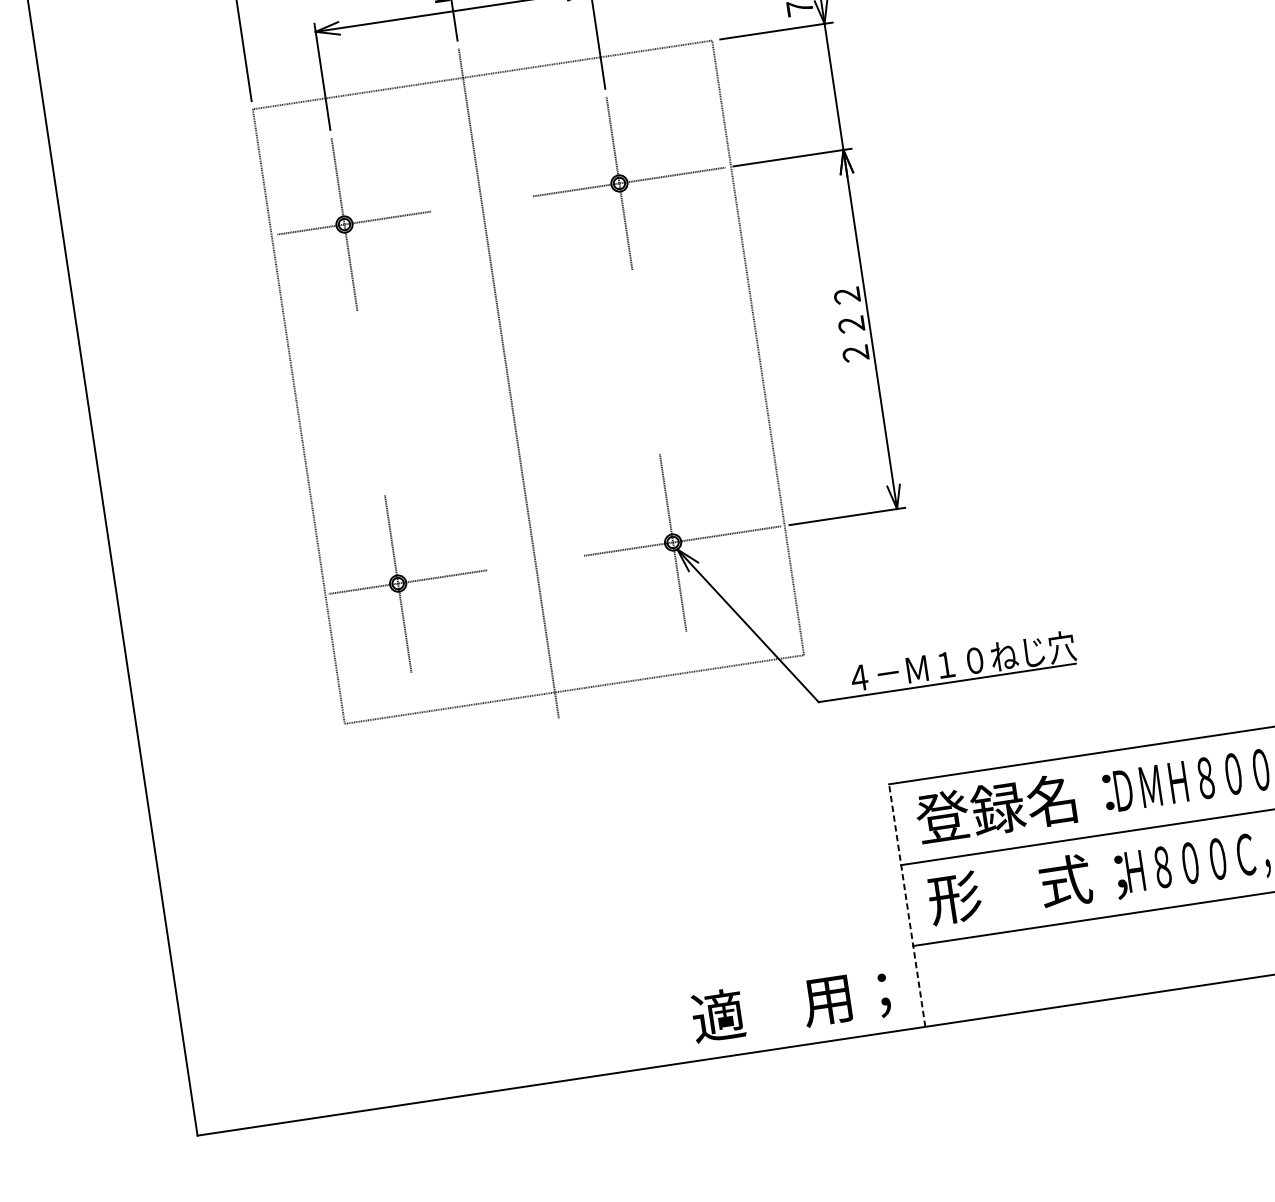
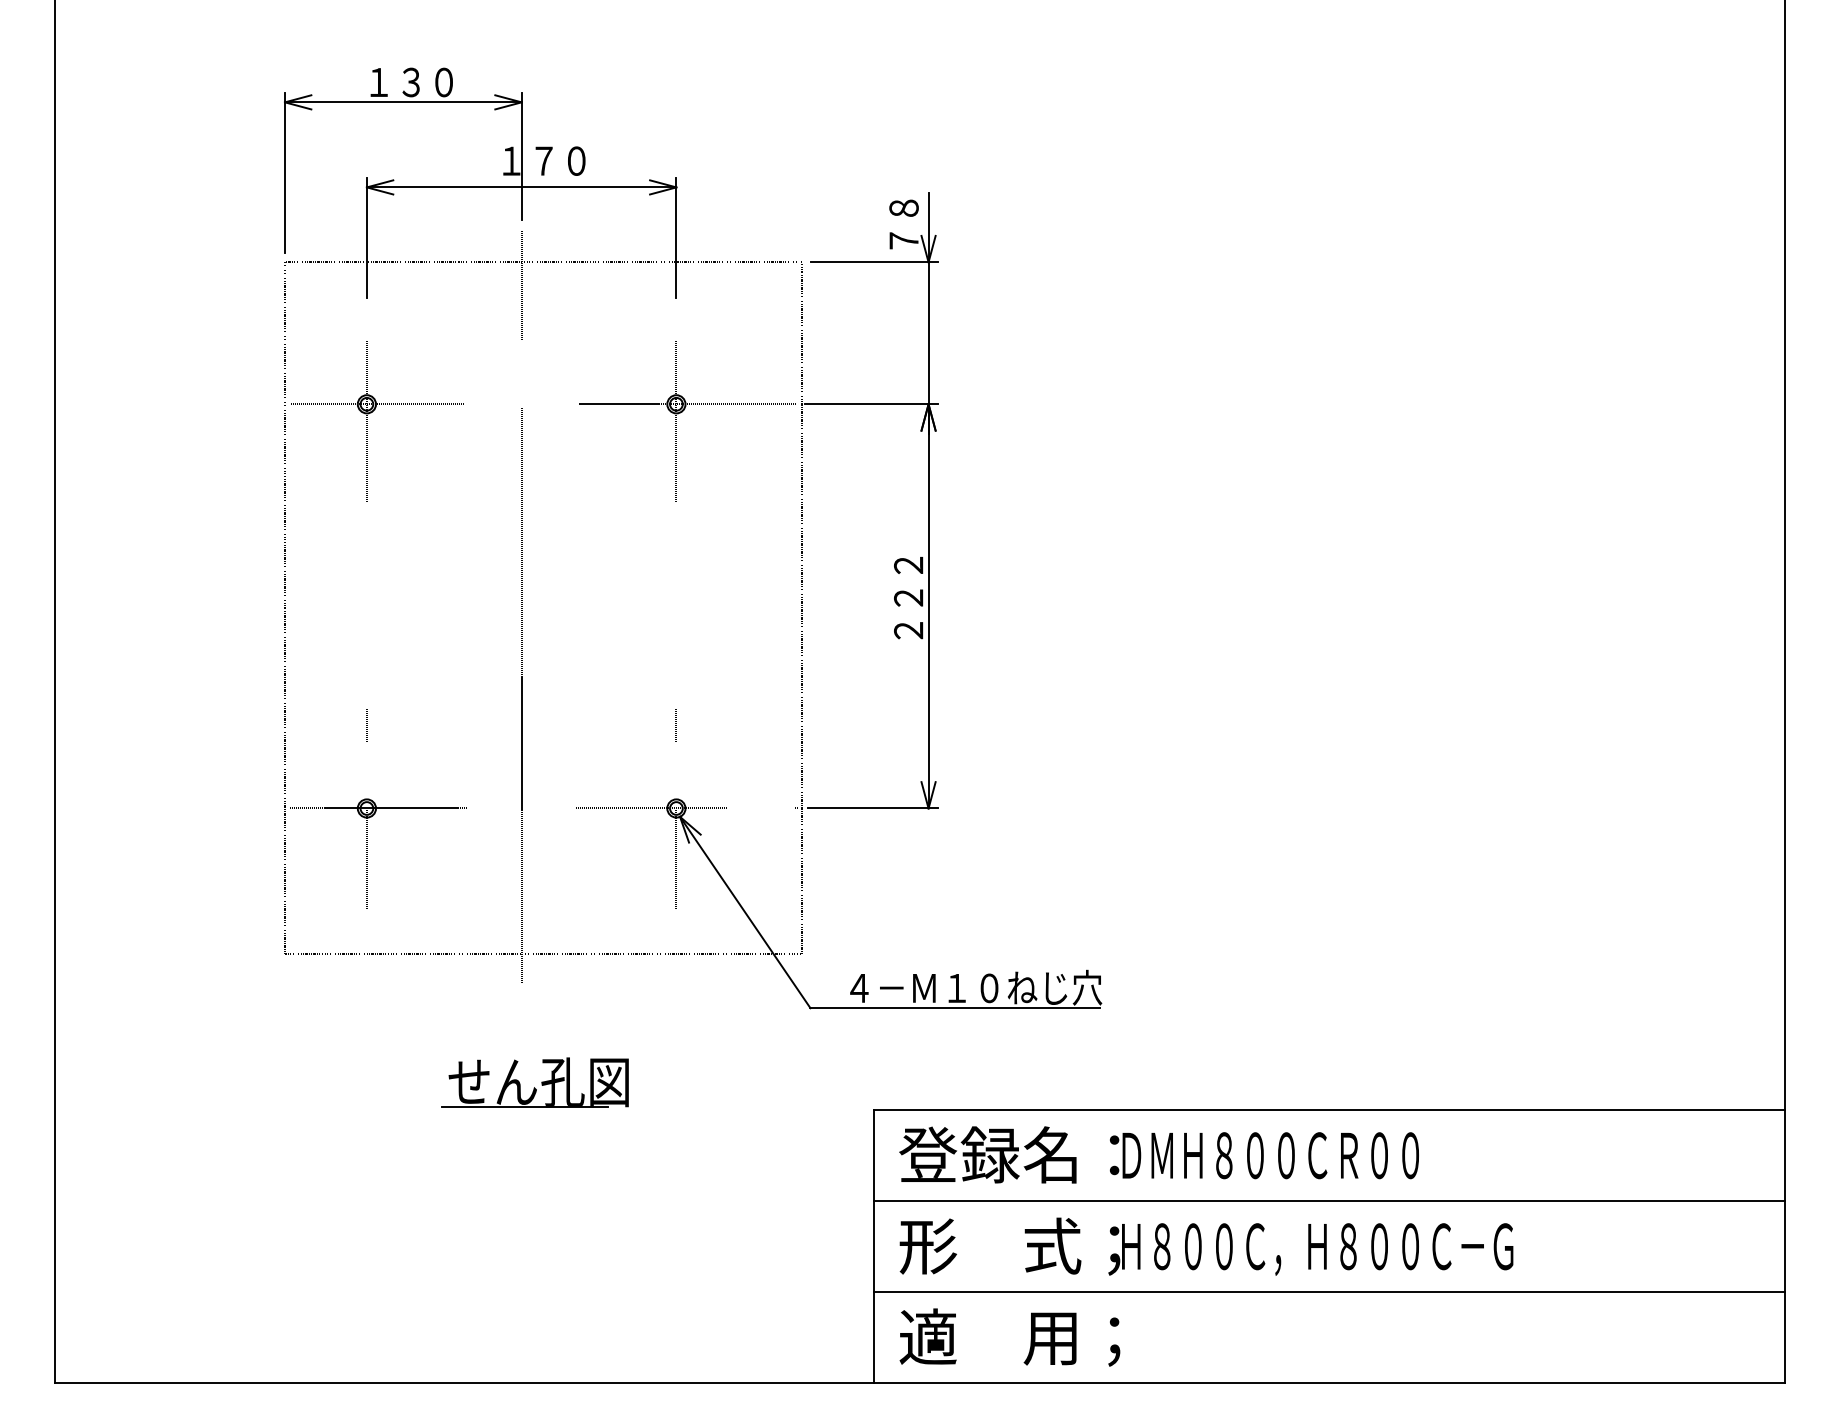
part: (583, 804) -> (534, 1082), added
line: (907, 905) -> (874, 1246), dashed -> solid
text: (790, 1005) -> (1009, 1337), moved

